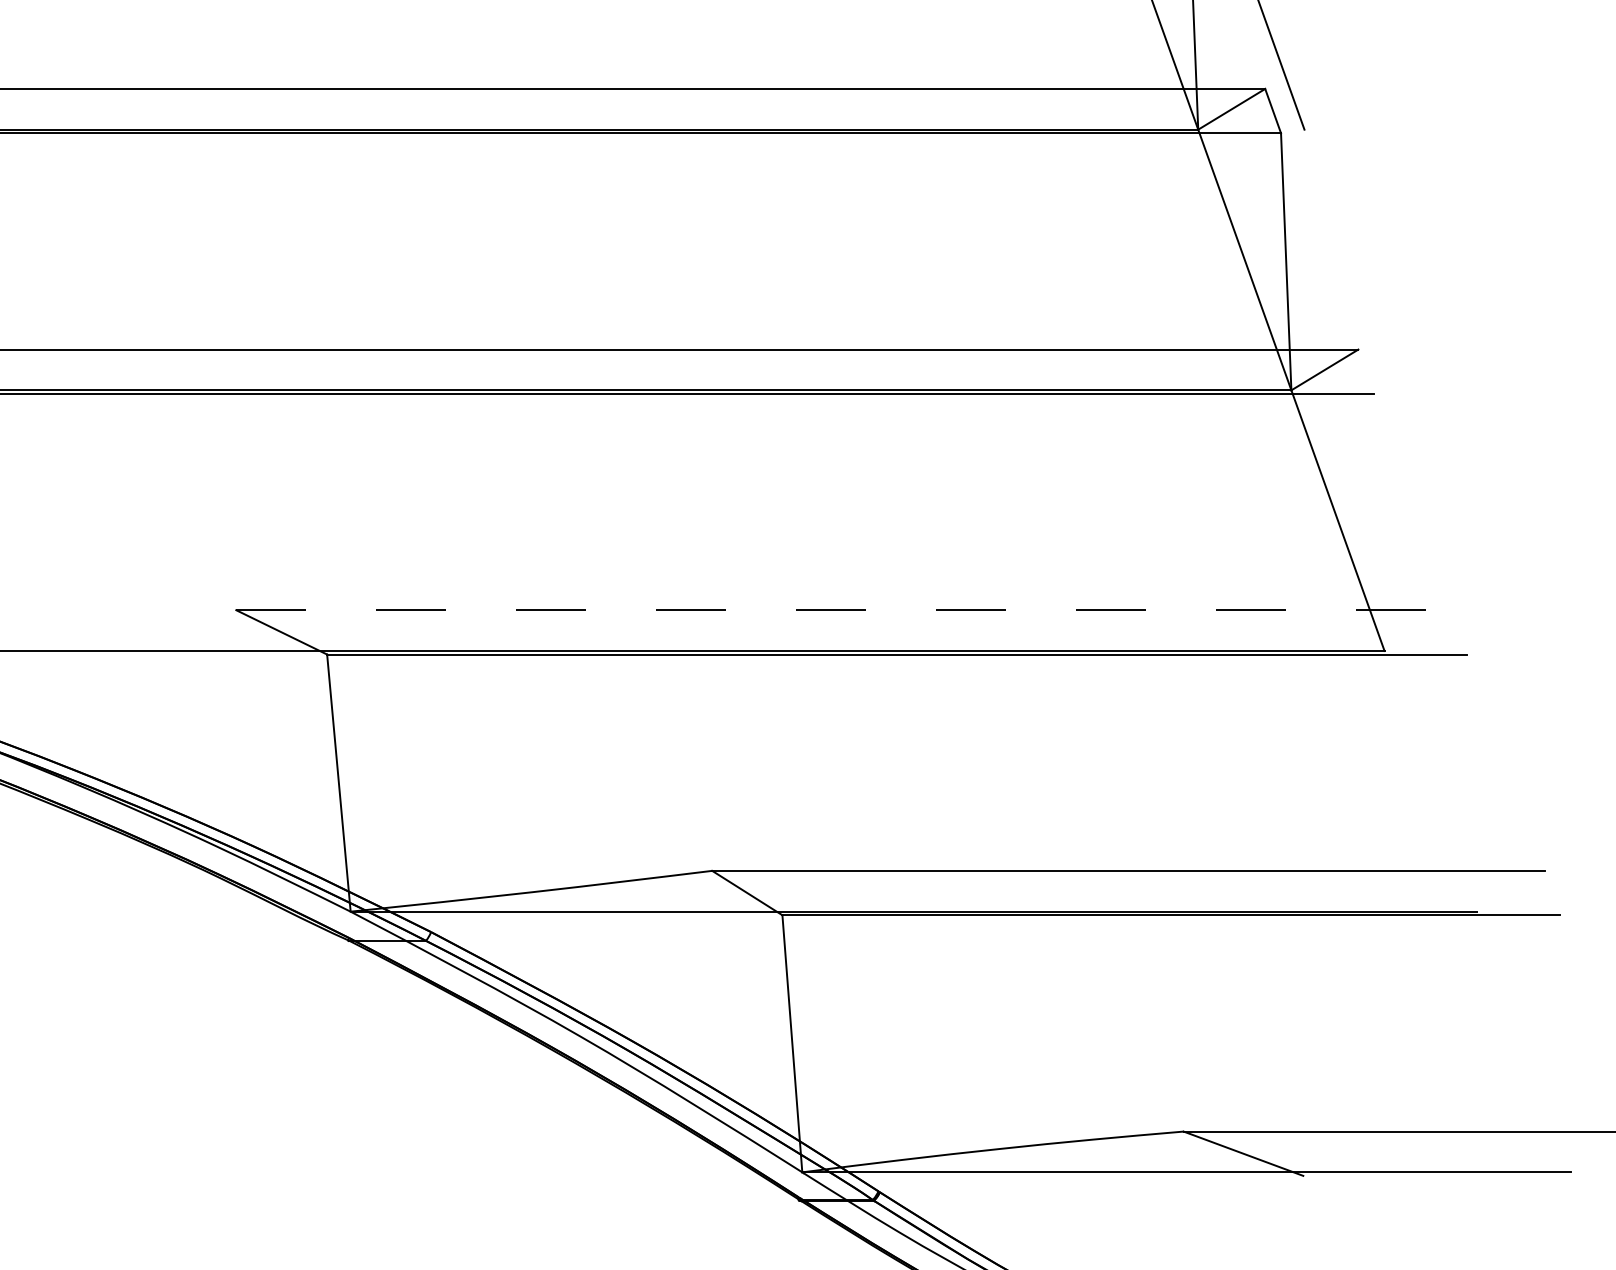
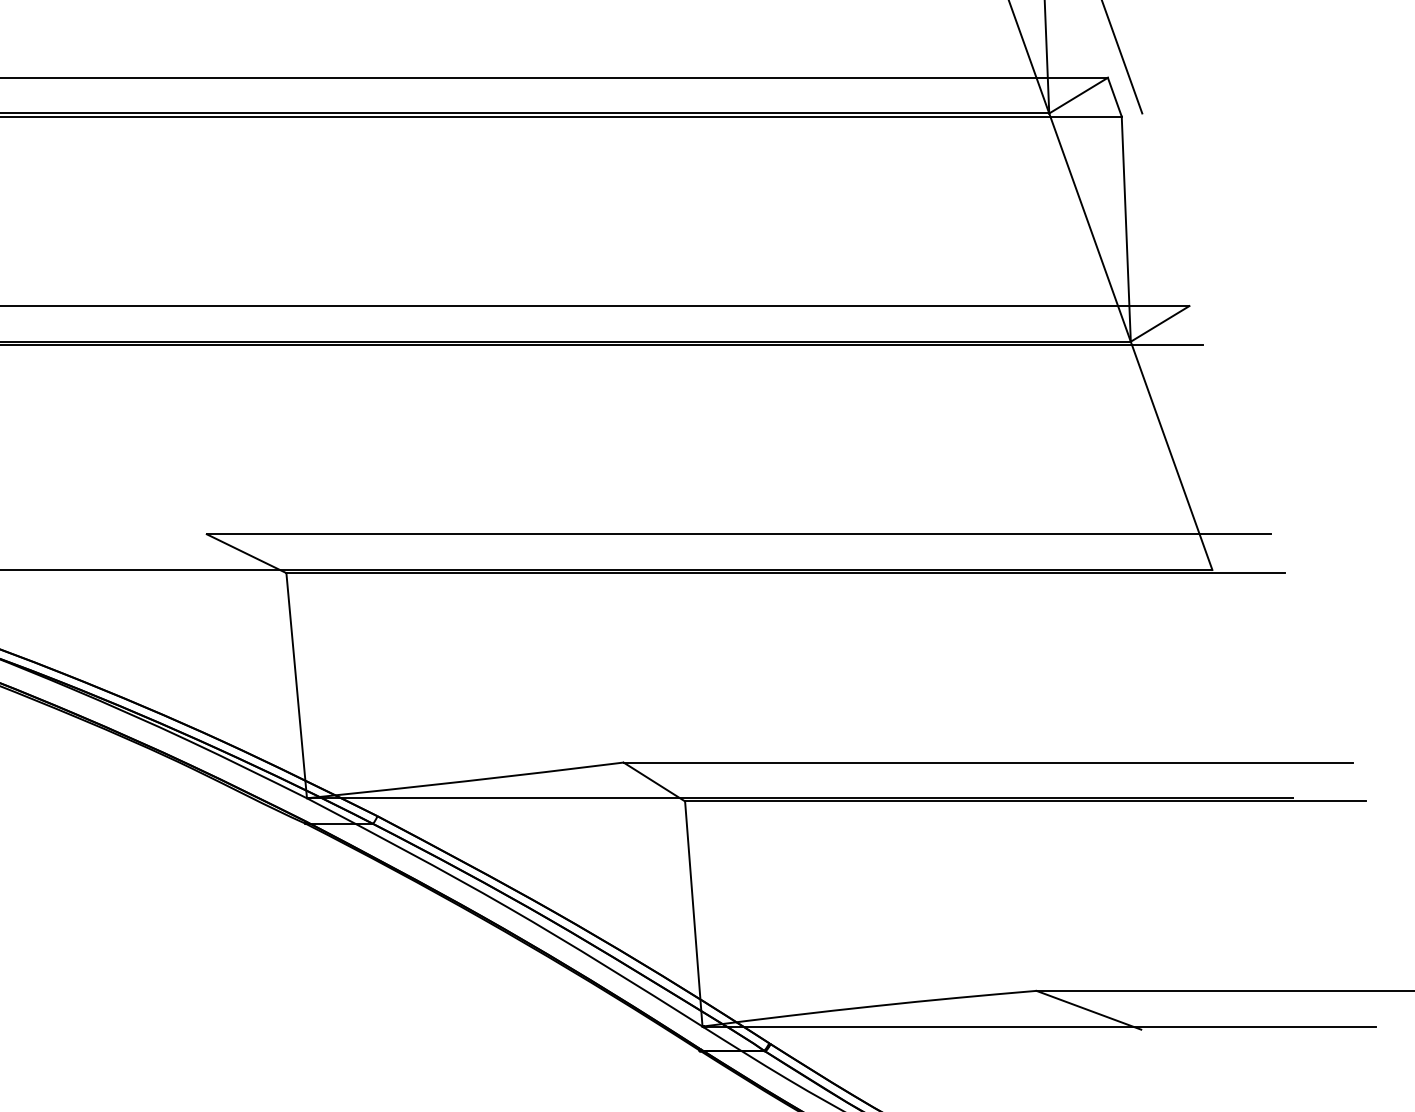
line: (844, 610) -> (739, 534), dashed -> solid

